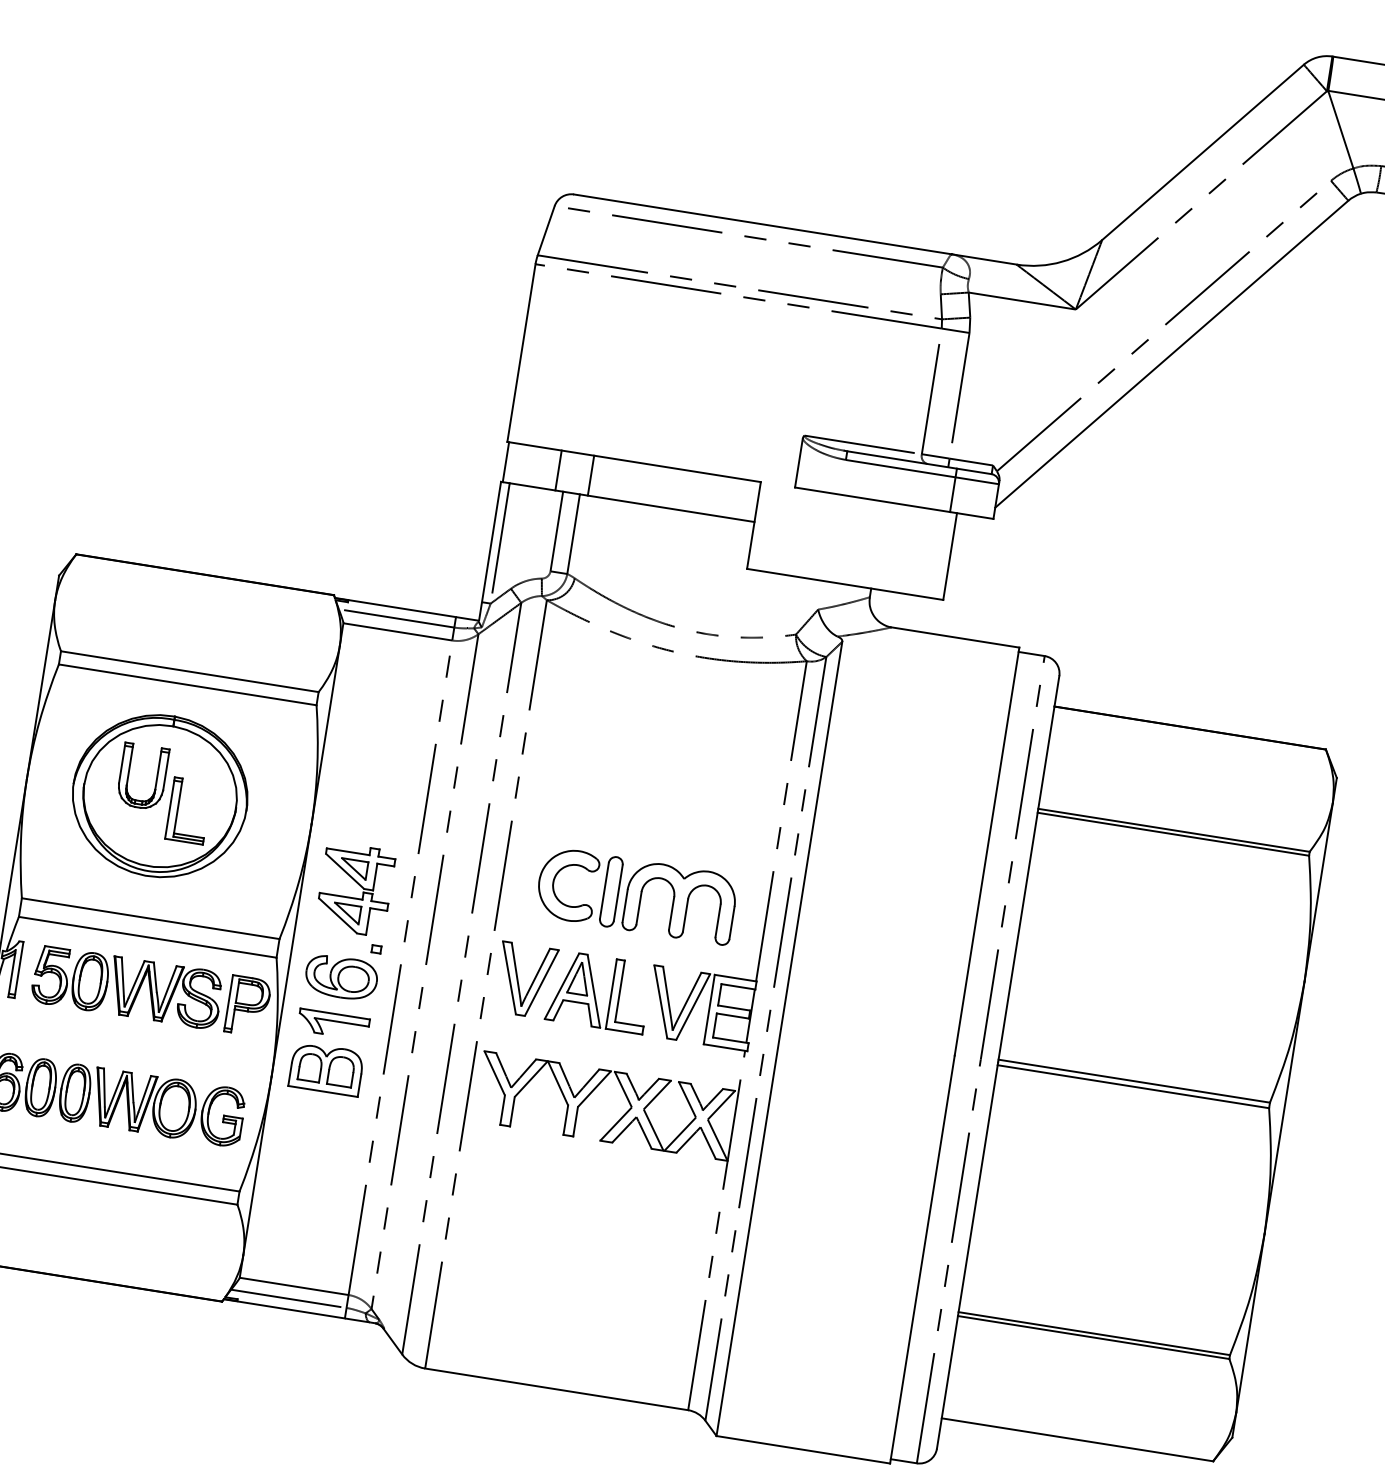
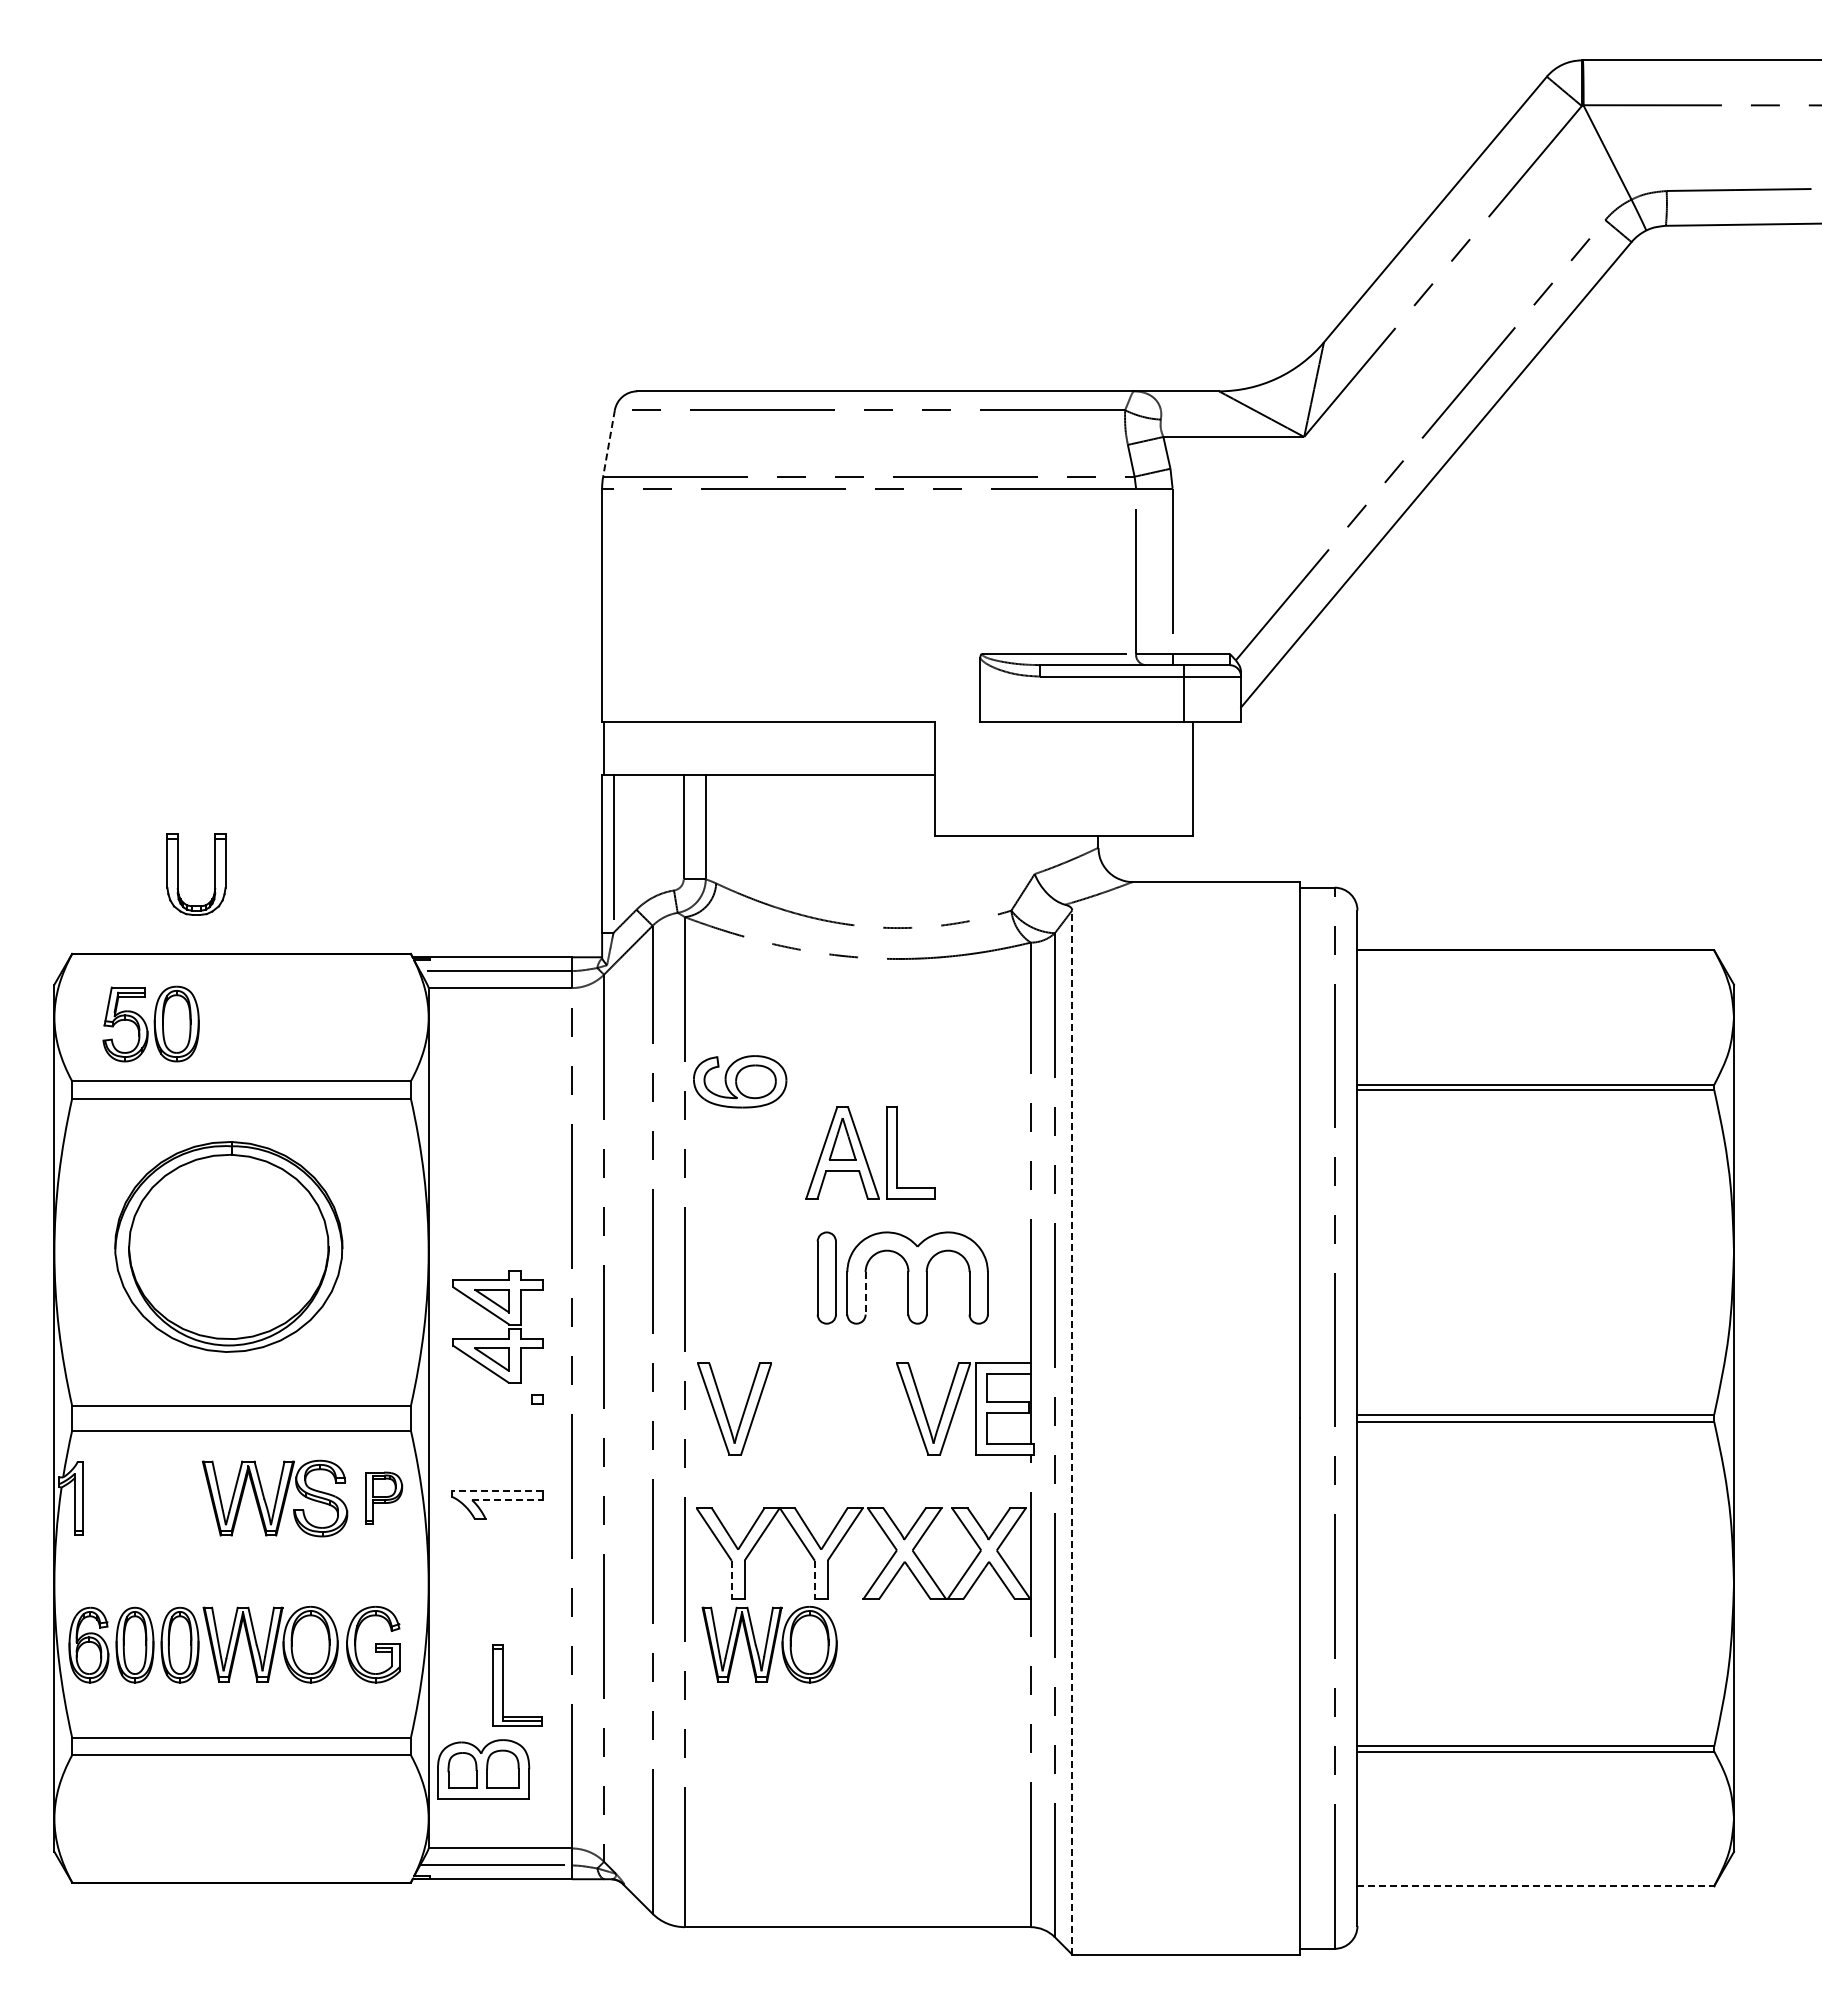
line: (546, 230) -> (609, 443), solid -> dashed
line: (558, 470) -> (673, 748), removed
line: (591, 475) -> (716, 748), removed
part: (129, 774) -> (178, 874), moved
part: (178, 809) -> (503, 1685), moved
part: (555, 878) -> (752, 1272), removed
line: (638, 908) -> (865, 1293), solid -> dashed
part: (341, 977) -> (740, 1081), moved
part: (70, 978) -> (150, 1023), moved
part: (599, 991) -> (870, 1152), moved
part: (248, 1005) -> (384, 1497), size x0.7
line: (335, 1013) -> (497, 1490), solid -> dashed
line: (341, 1022) -> (507, 1500), solid -> dashed
line: (779, 1038) -> (1072, 1431), solid -> dashed
part: (326, 1069) -> (483, 1769), moved
line: (502, 1110) -> (731, 1580), solid -> dashed
line: (565, 1120) -> (814, 1580), solid -> dashed
part: (523, 1163) -> (769, 1644), added
line: (1077, 1440) -> (1536, 1886), solid -> dashed

